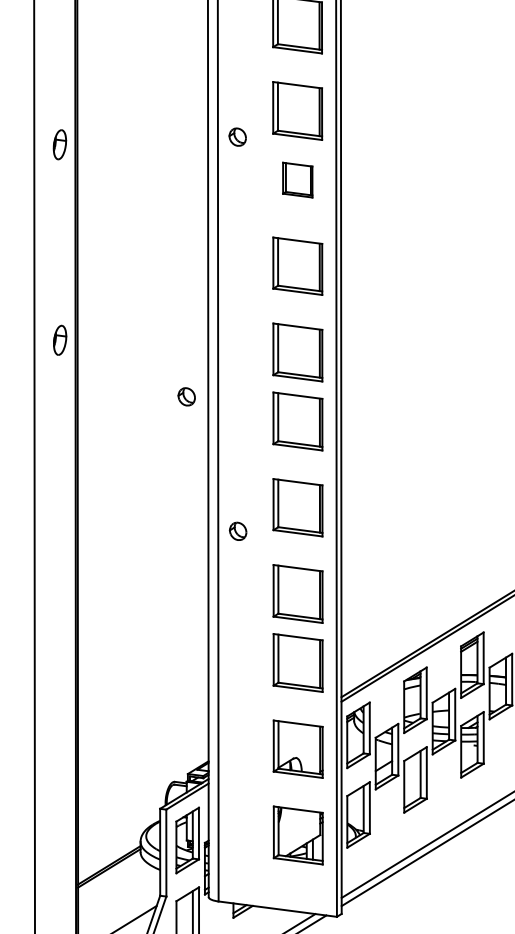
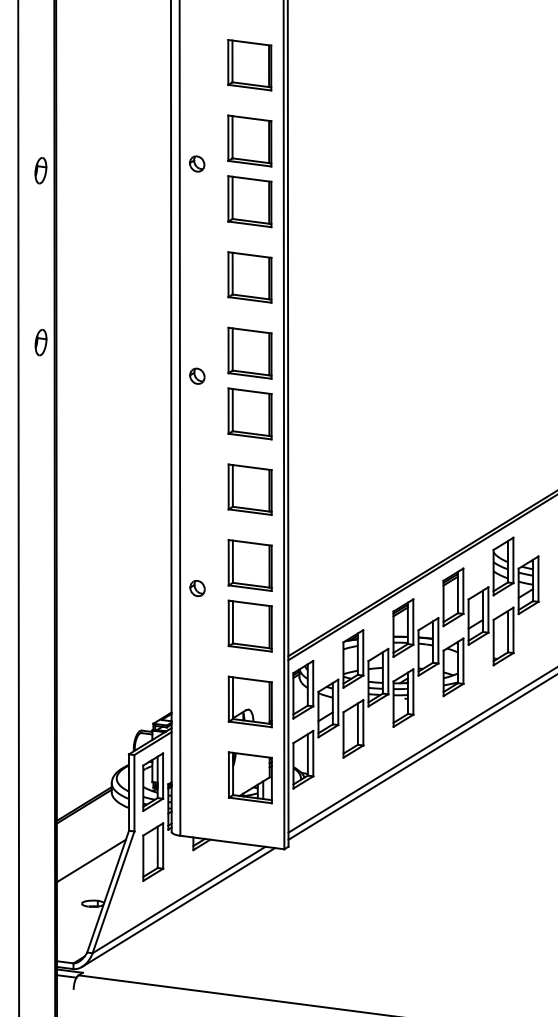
part: (297, 179) -> (249, 201), size x1.67
part: (186, 395) -> (197, 375), moved
part: (238, 531) -> (197, 588), moved

